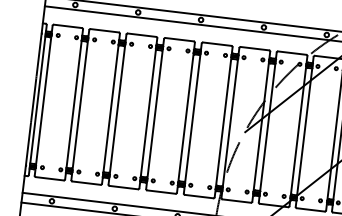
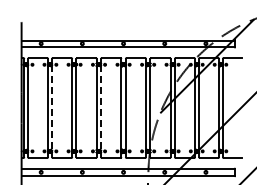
line: (80, 105) -> (52, 108), solid -> dashed
line: (155, 114) -> (101, 108), solid -> dashed

